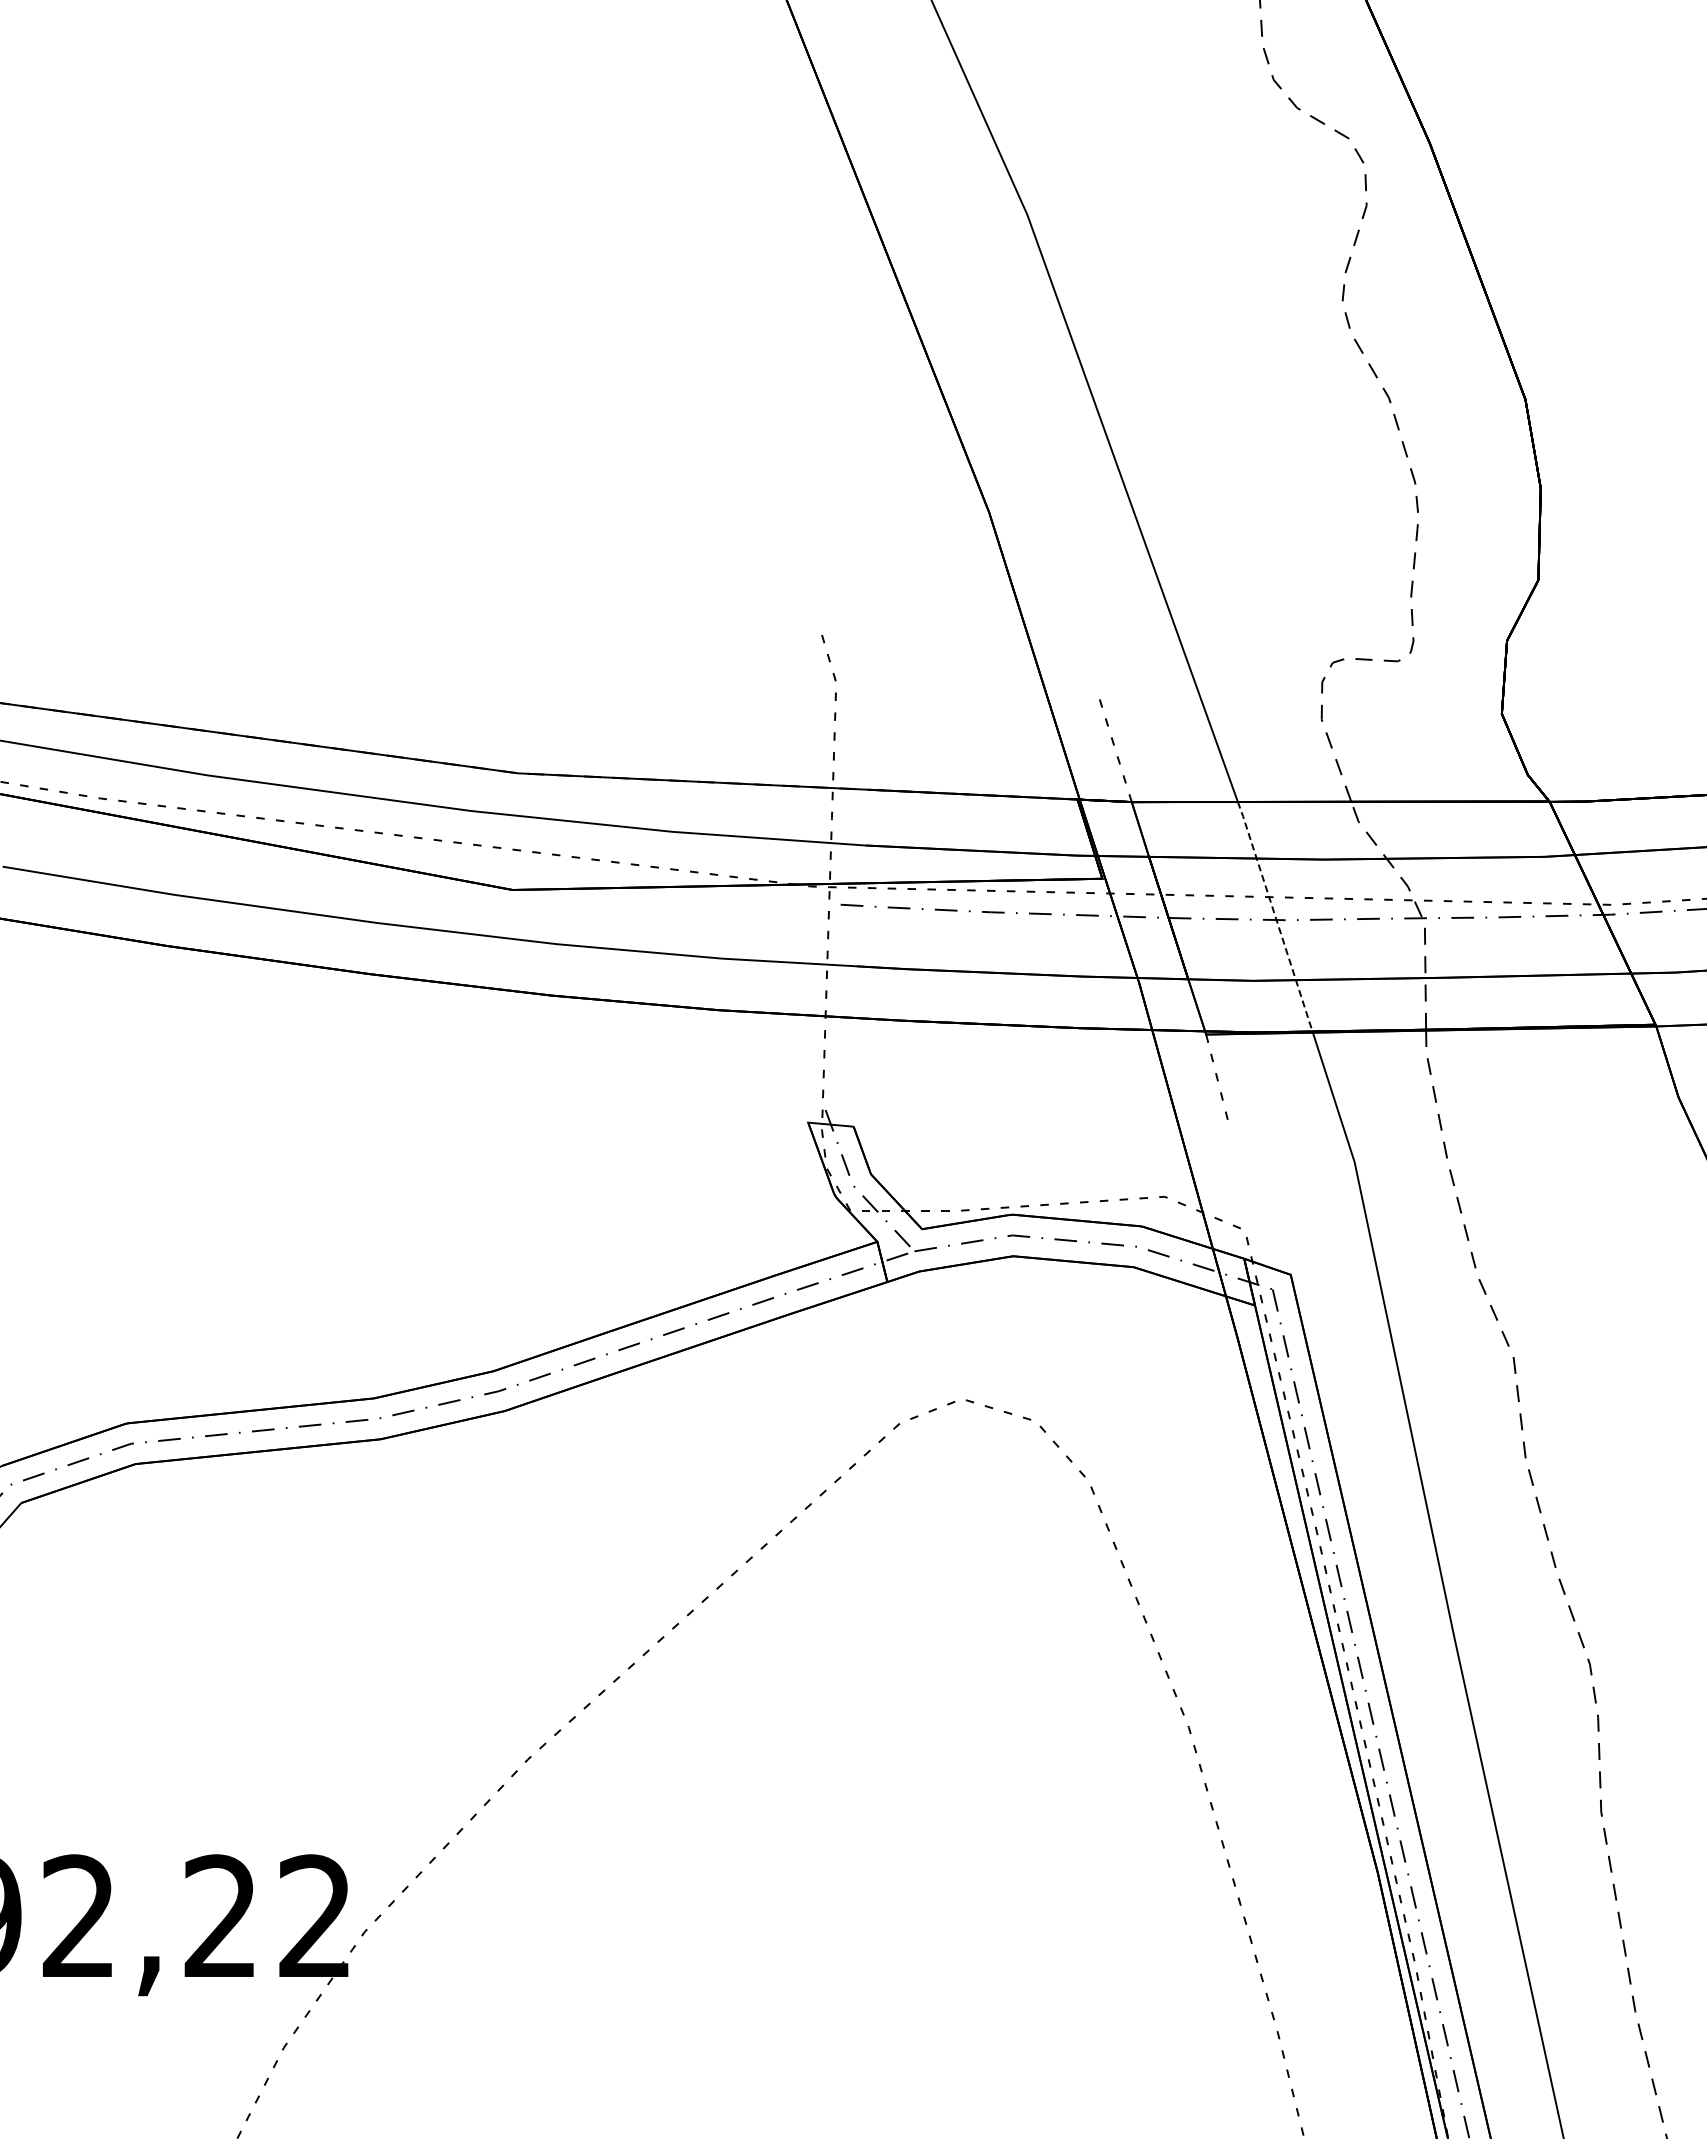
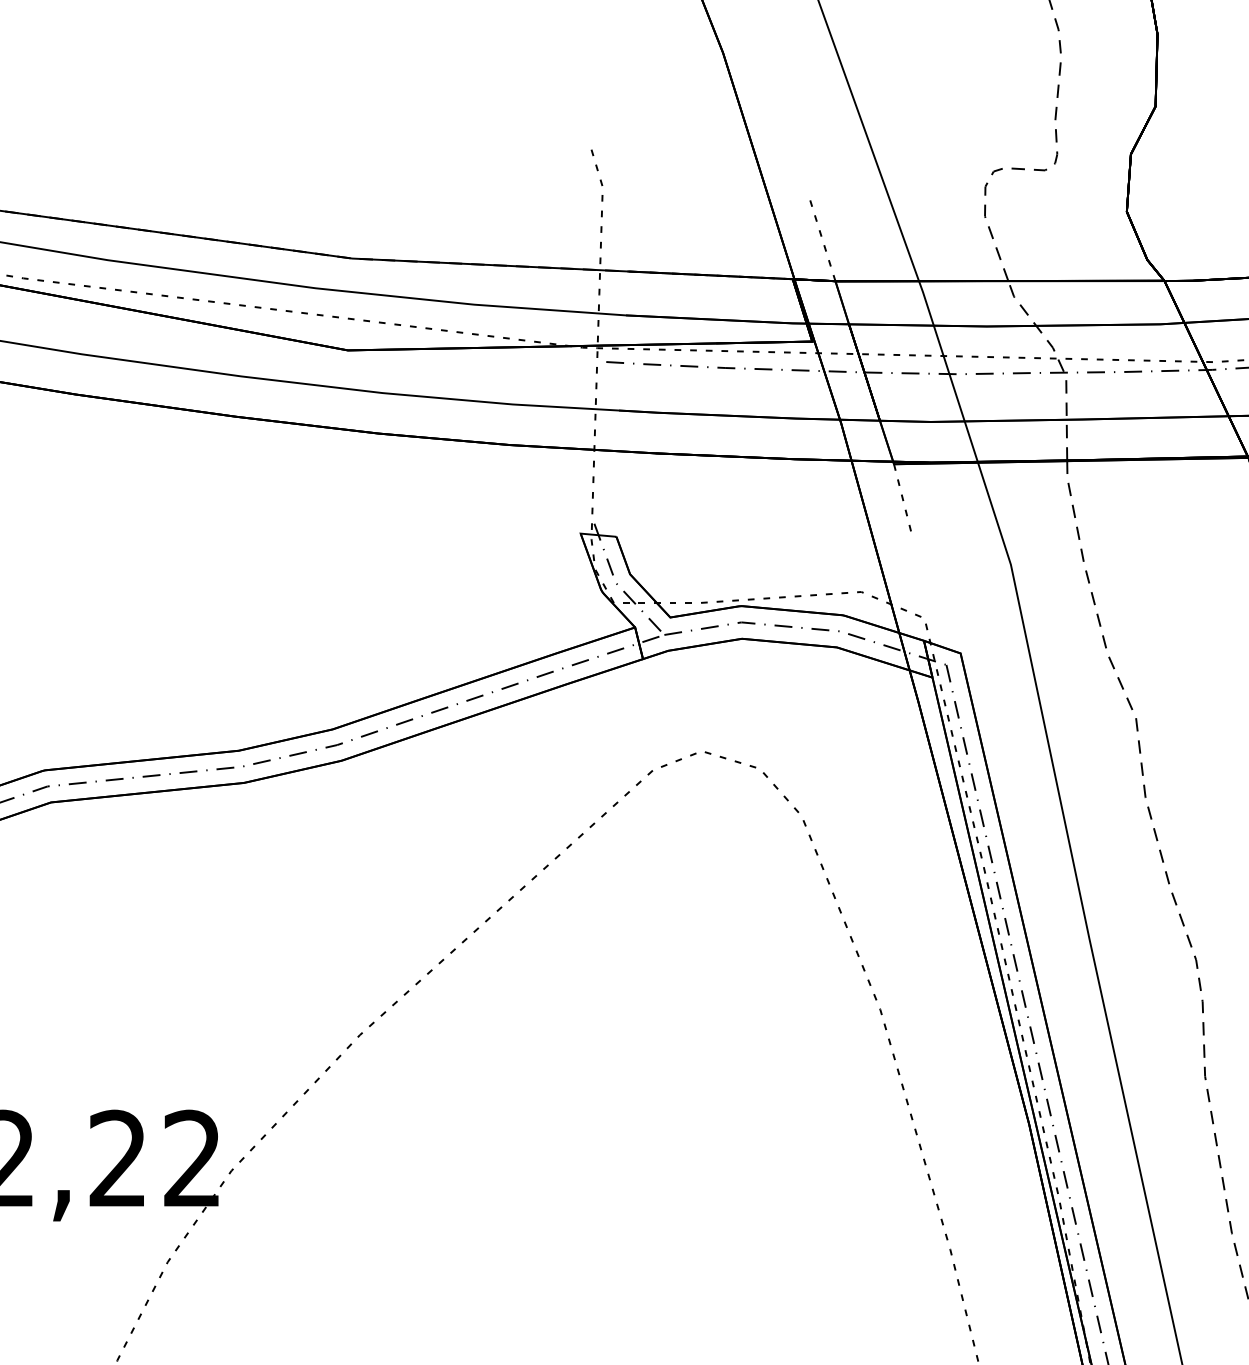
line: (1275, 916) -> (948, 371), dashed -> solid

